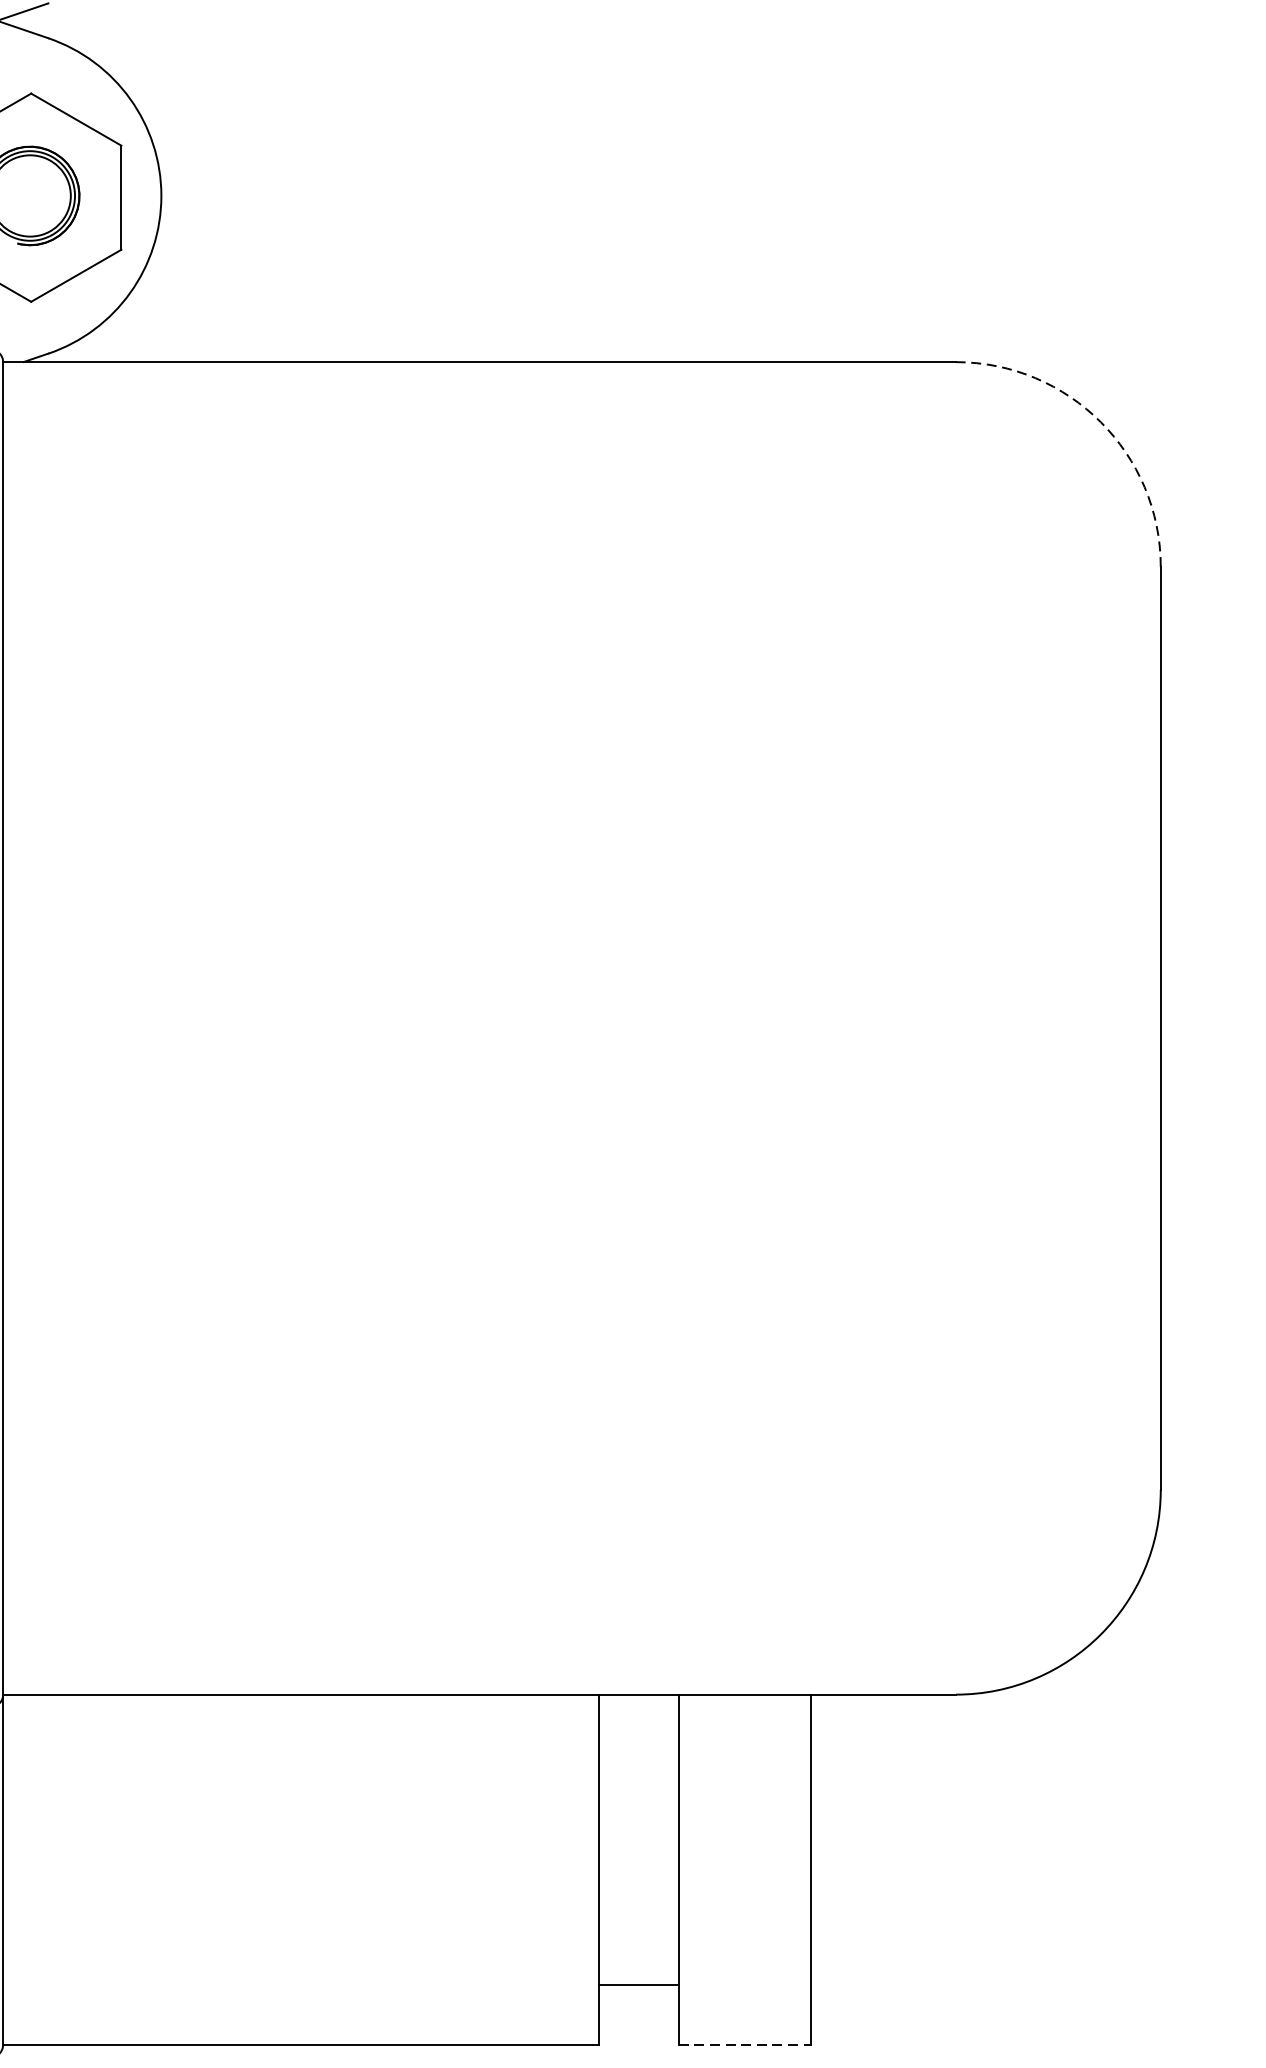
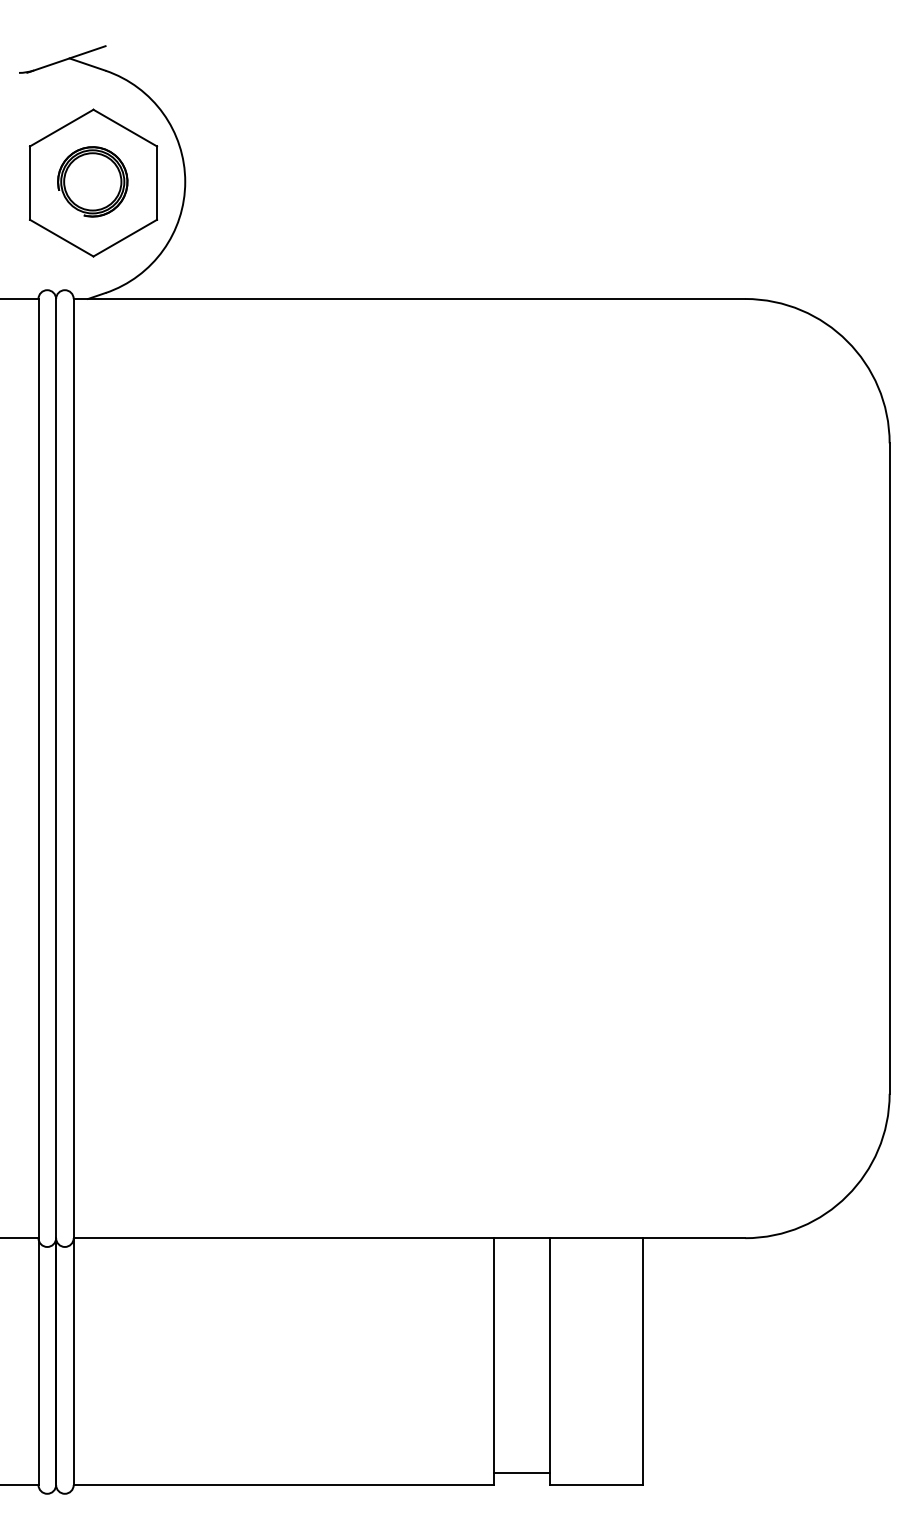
arc: (1100, 422) -> (847, 341), dashed -> solid
line: (638, 1984) -> (521, 1472), moved
line: (744, 2045) -> (596, 1485), dashed -> solid

